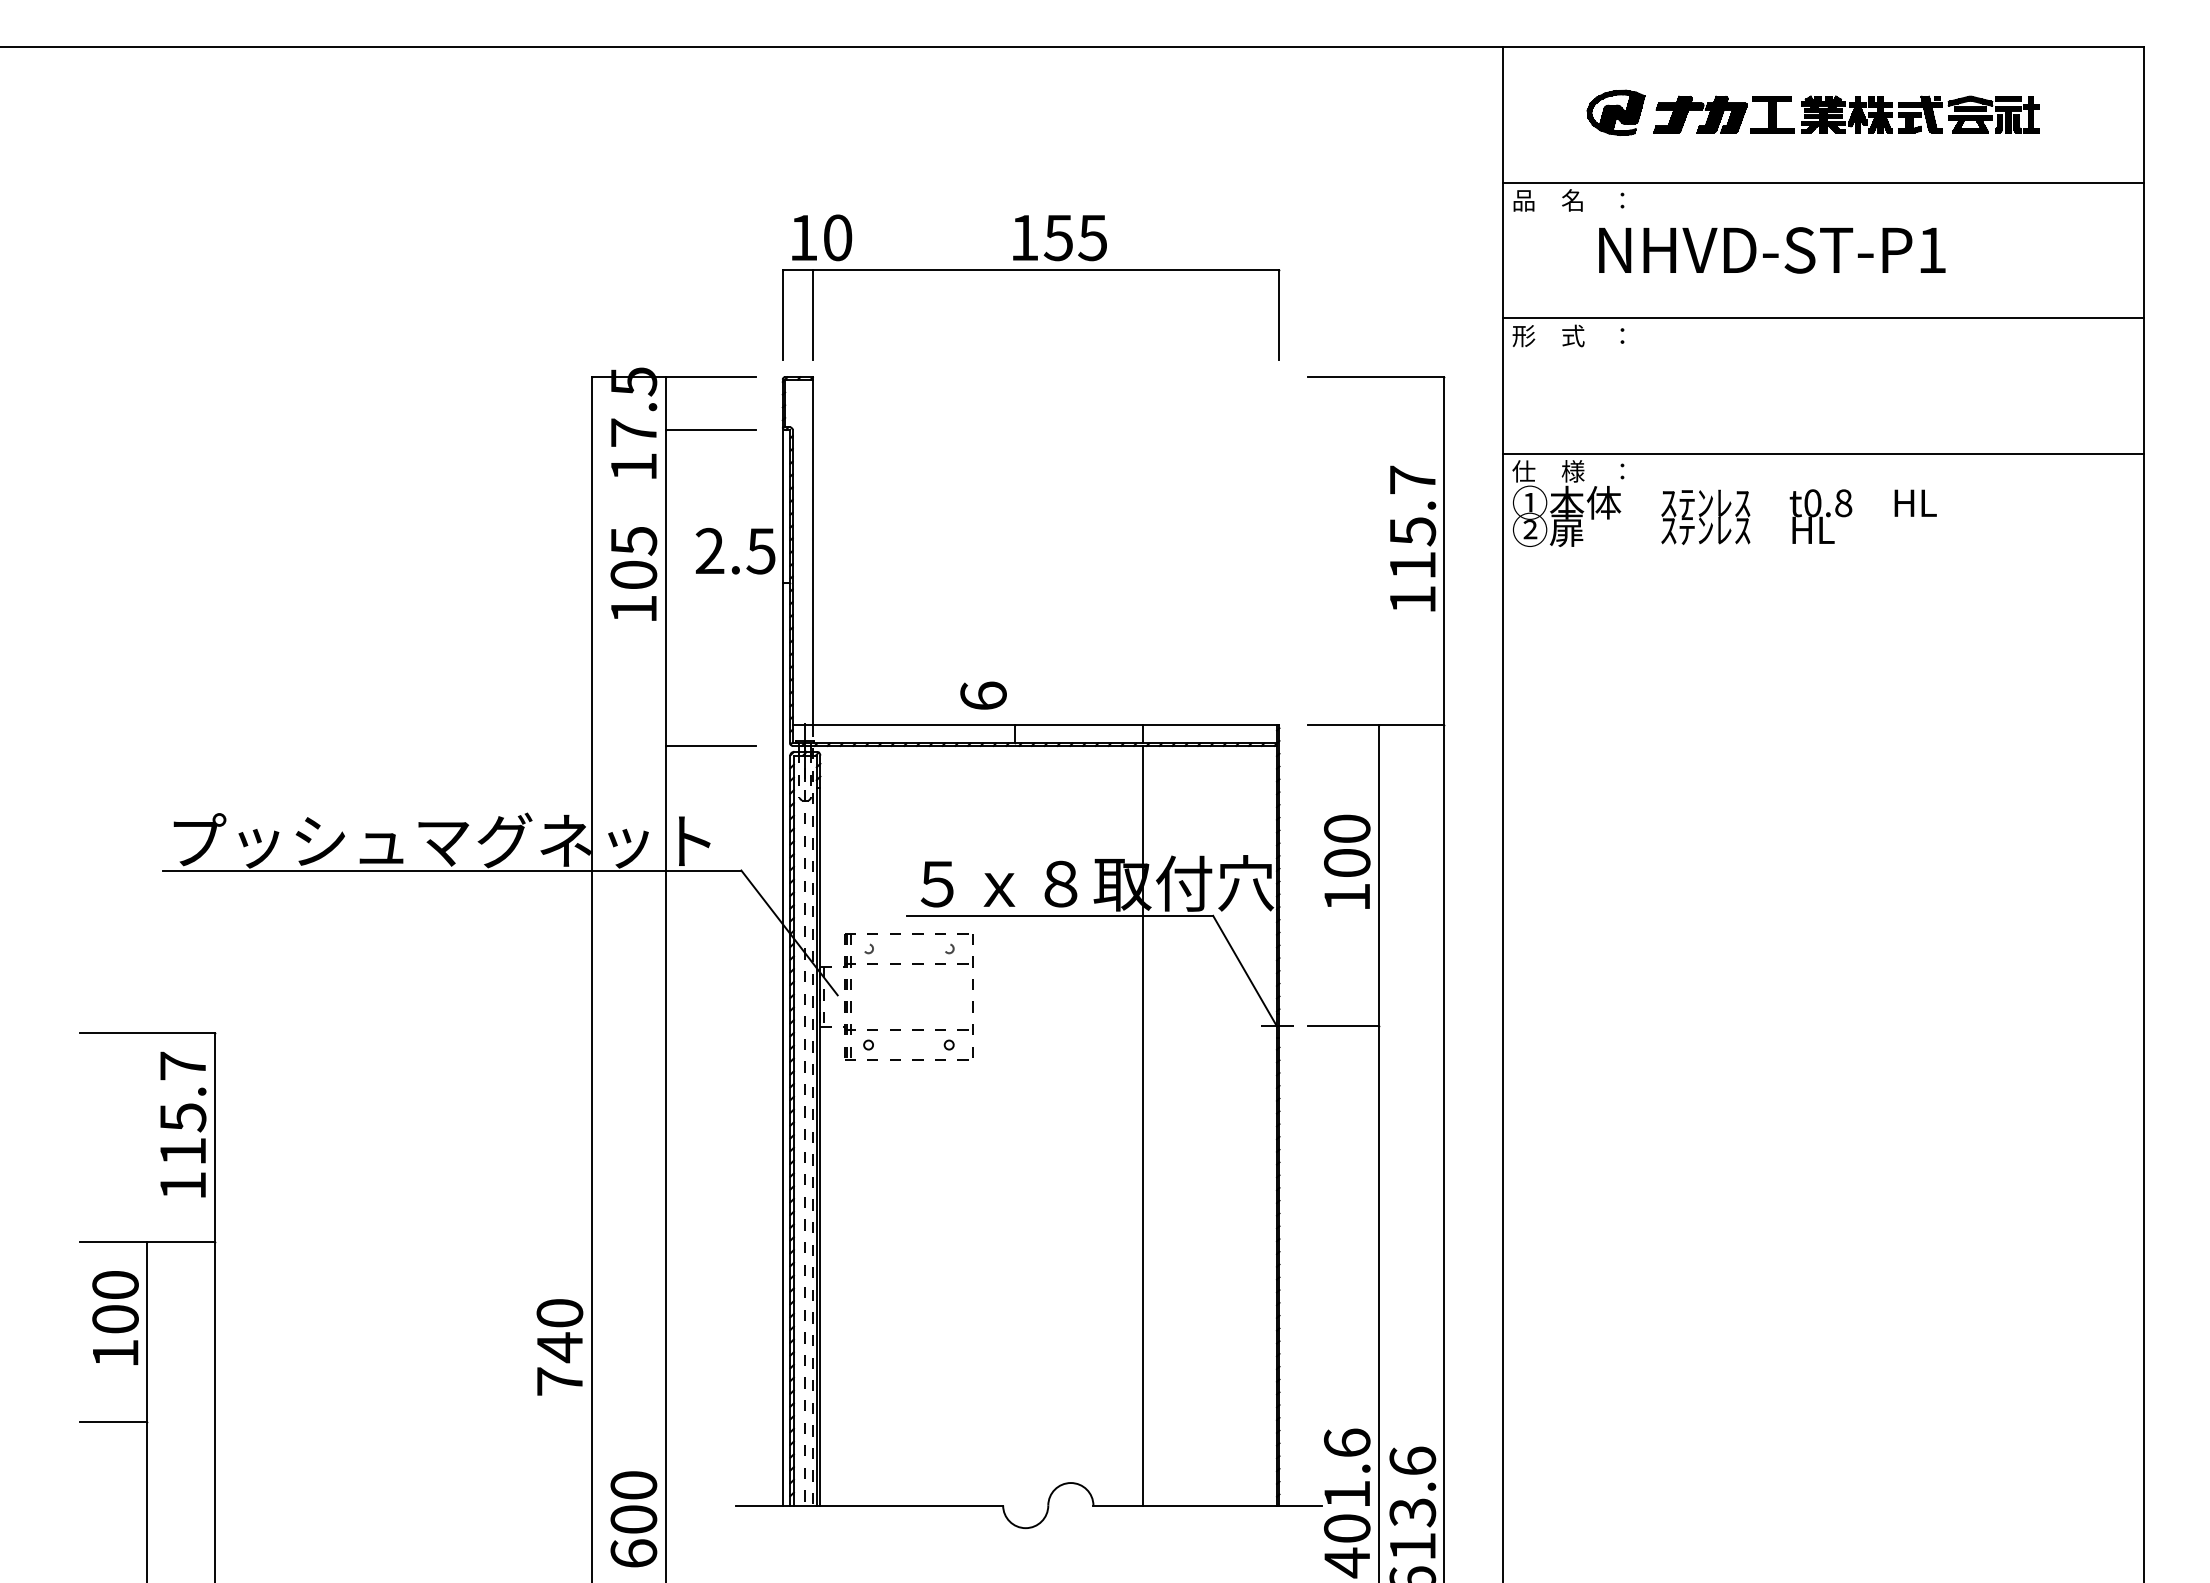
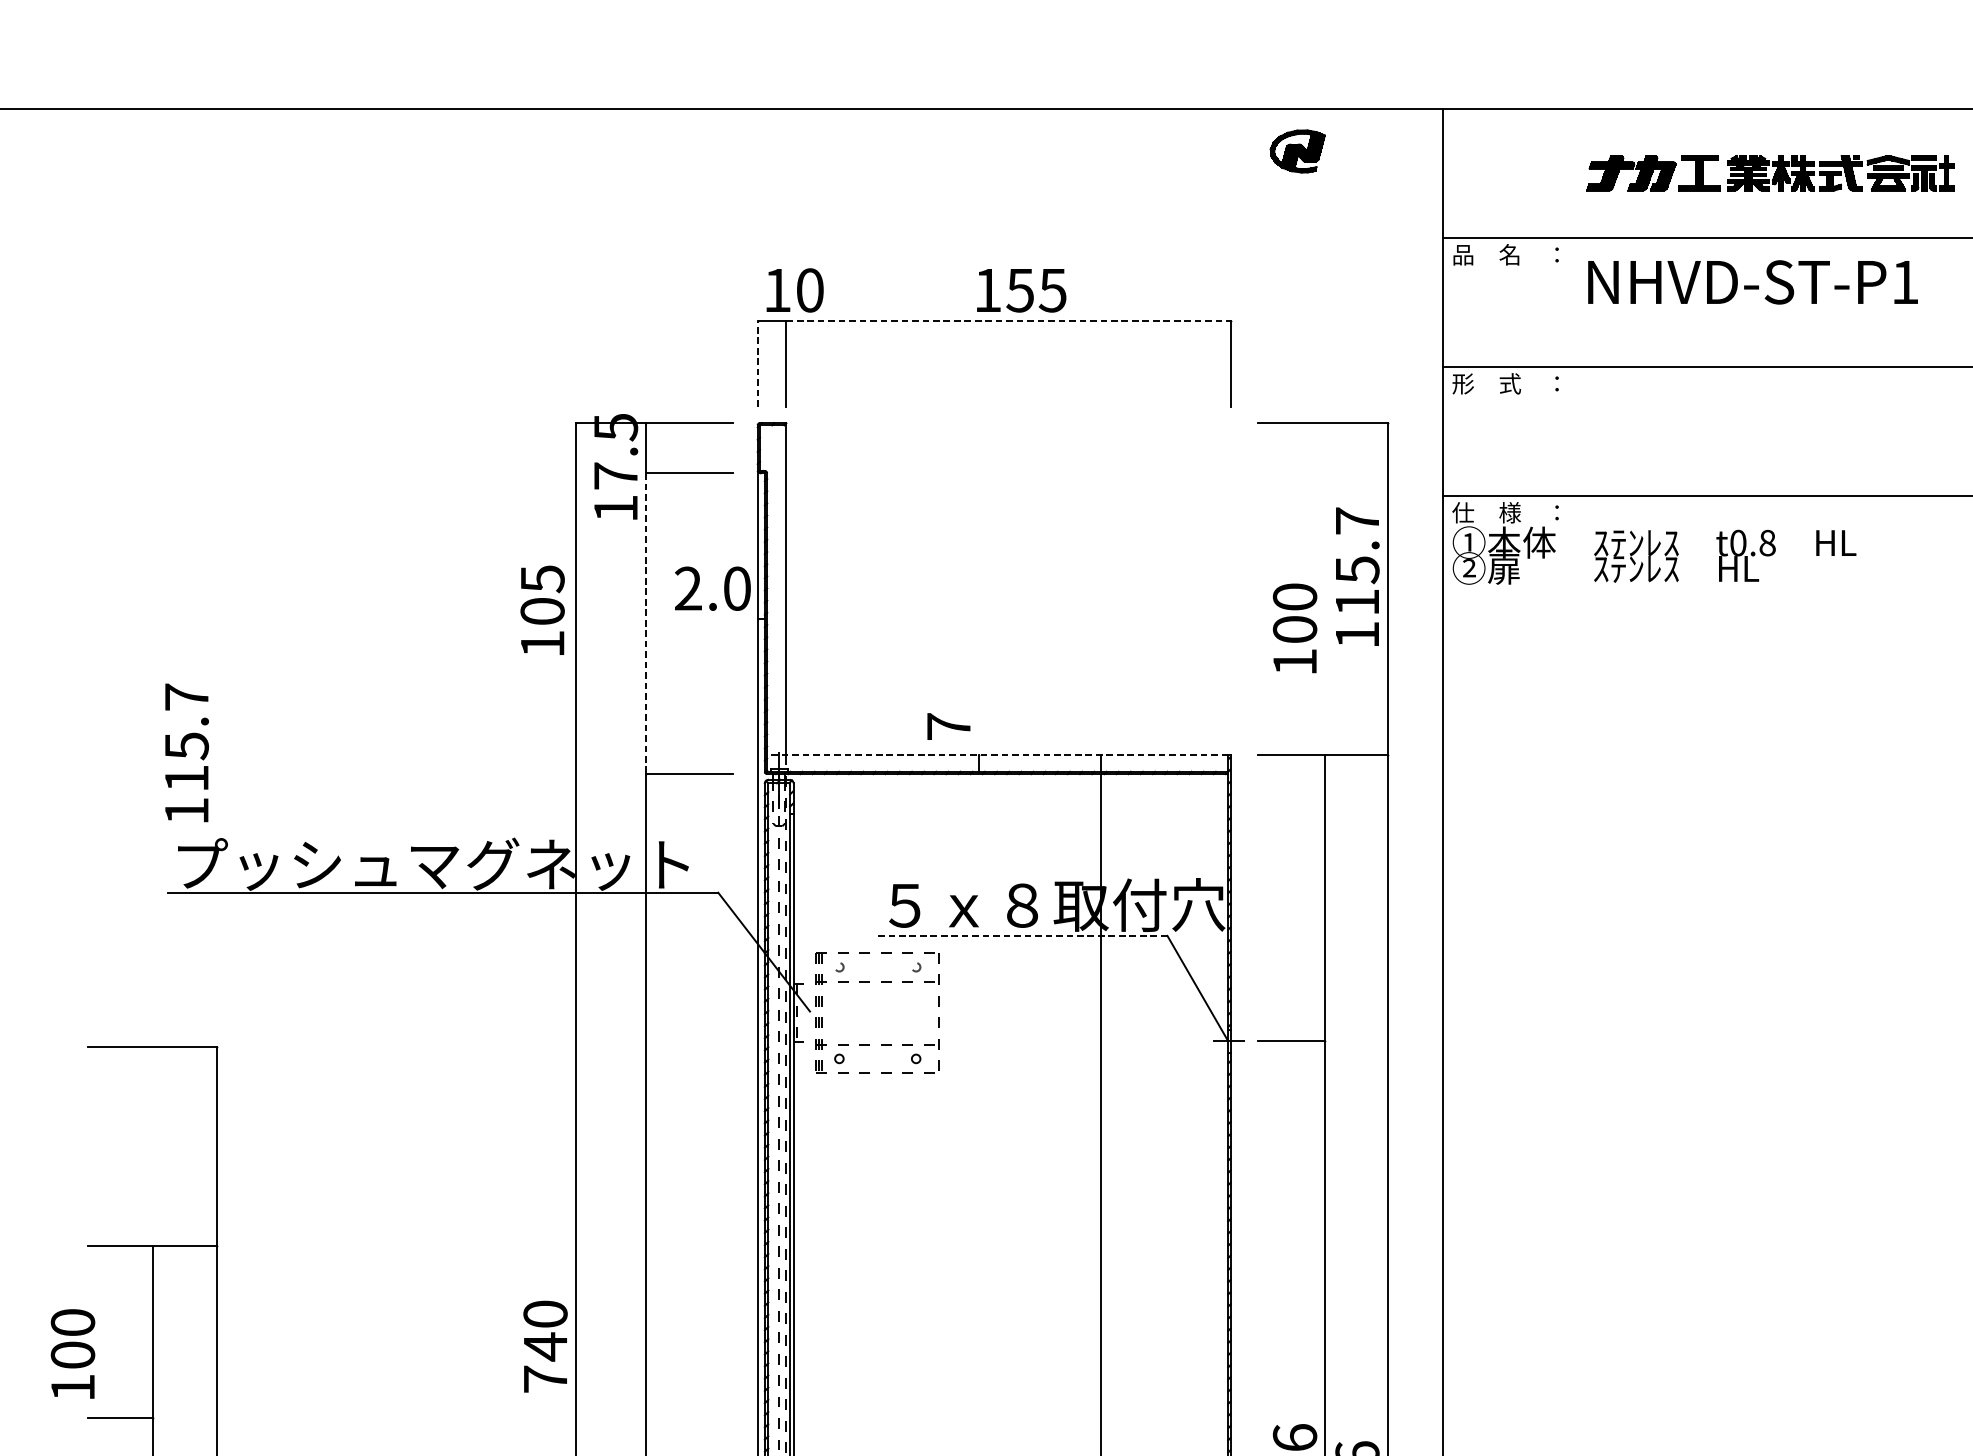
part: (1615, 112) -> (1297, 151), moved
text: (1772, 250) -> (1753, 282), moved
line: (1046, 269) -> (1008, 320), solid -> dashed
line: (782, 314) -> (757, 363), solid -> dashed
text: (760, 550) -> (736, 588), 2.5 -> 2.0
text: (633, 573) -> (542, 609), moved
line: (665, 588) -> (646, 624), solid -> dashed
text: (983, 695) -> (948, 726), 6 -> 7
line: (1034, 725) -> (997, 754), solid -> dashed
text: (1347, 861) -> (1295, 628), moved
line: (1059, 915) -> (1021, 935), solid -> dashed
text: (183, 1124) -> (187, 752), moved
text: (115, 1317) -> (72, 1353), moved

